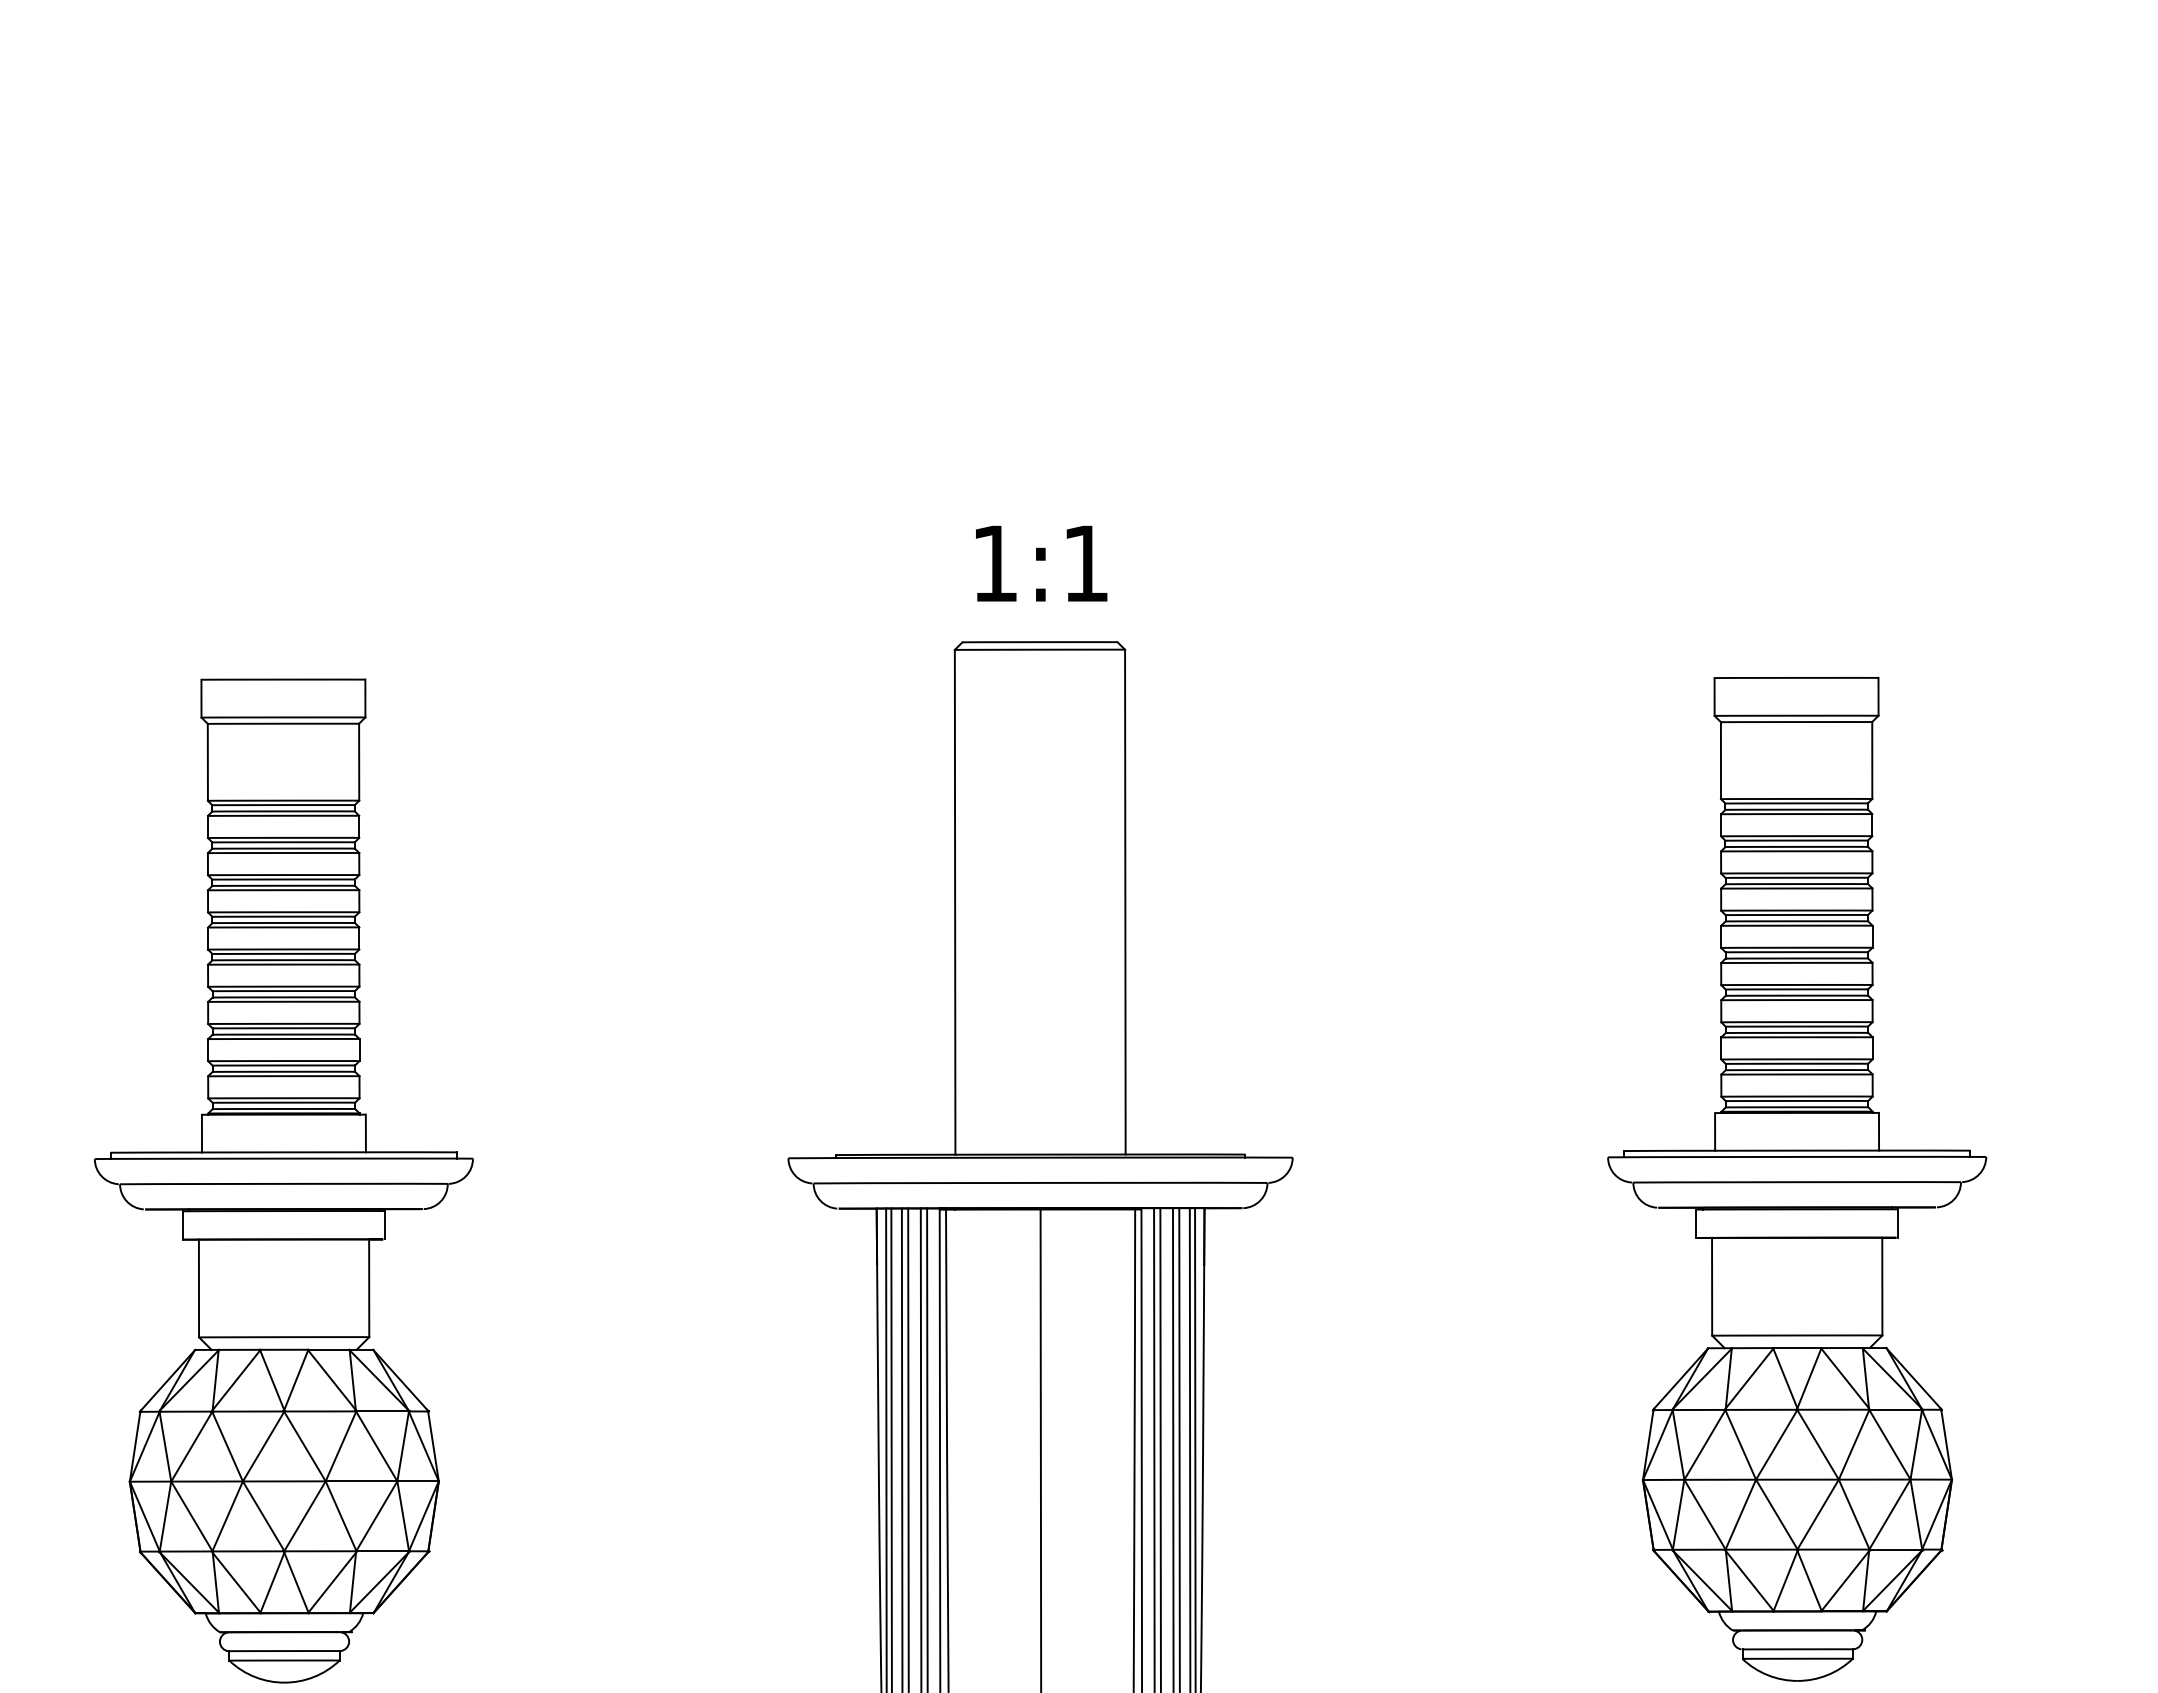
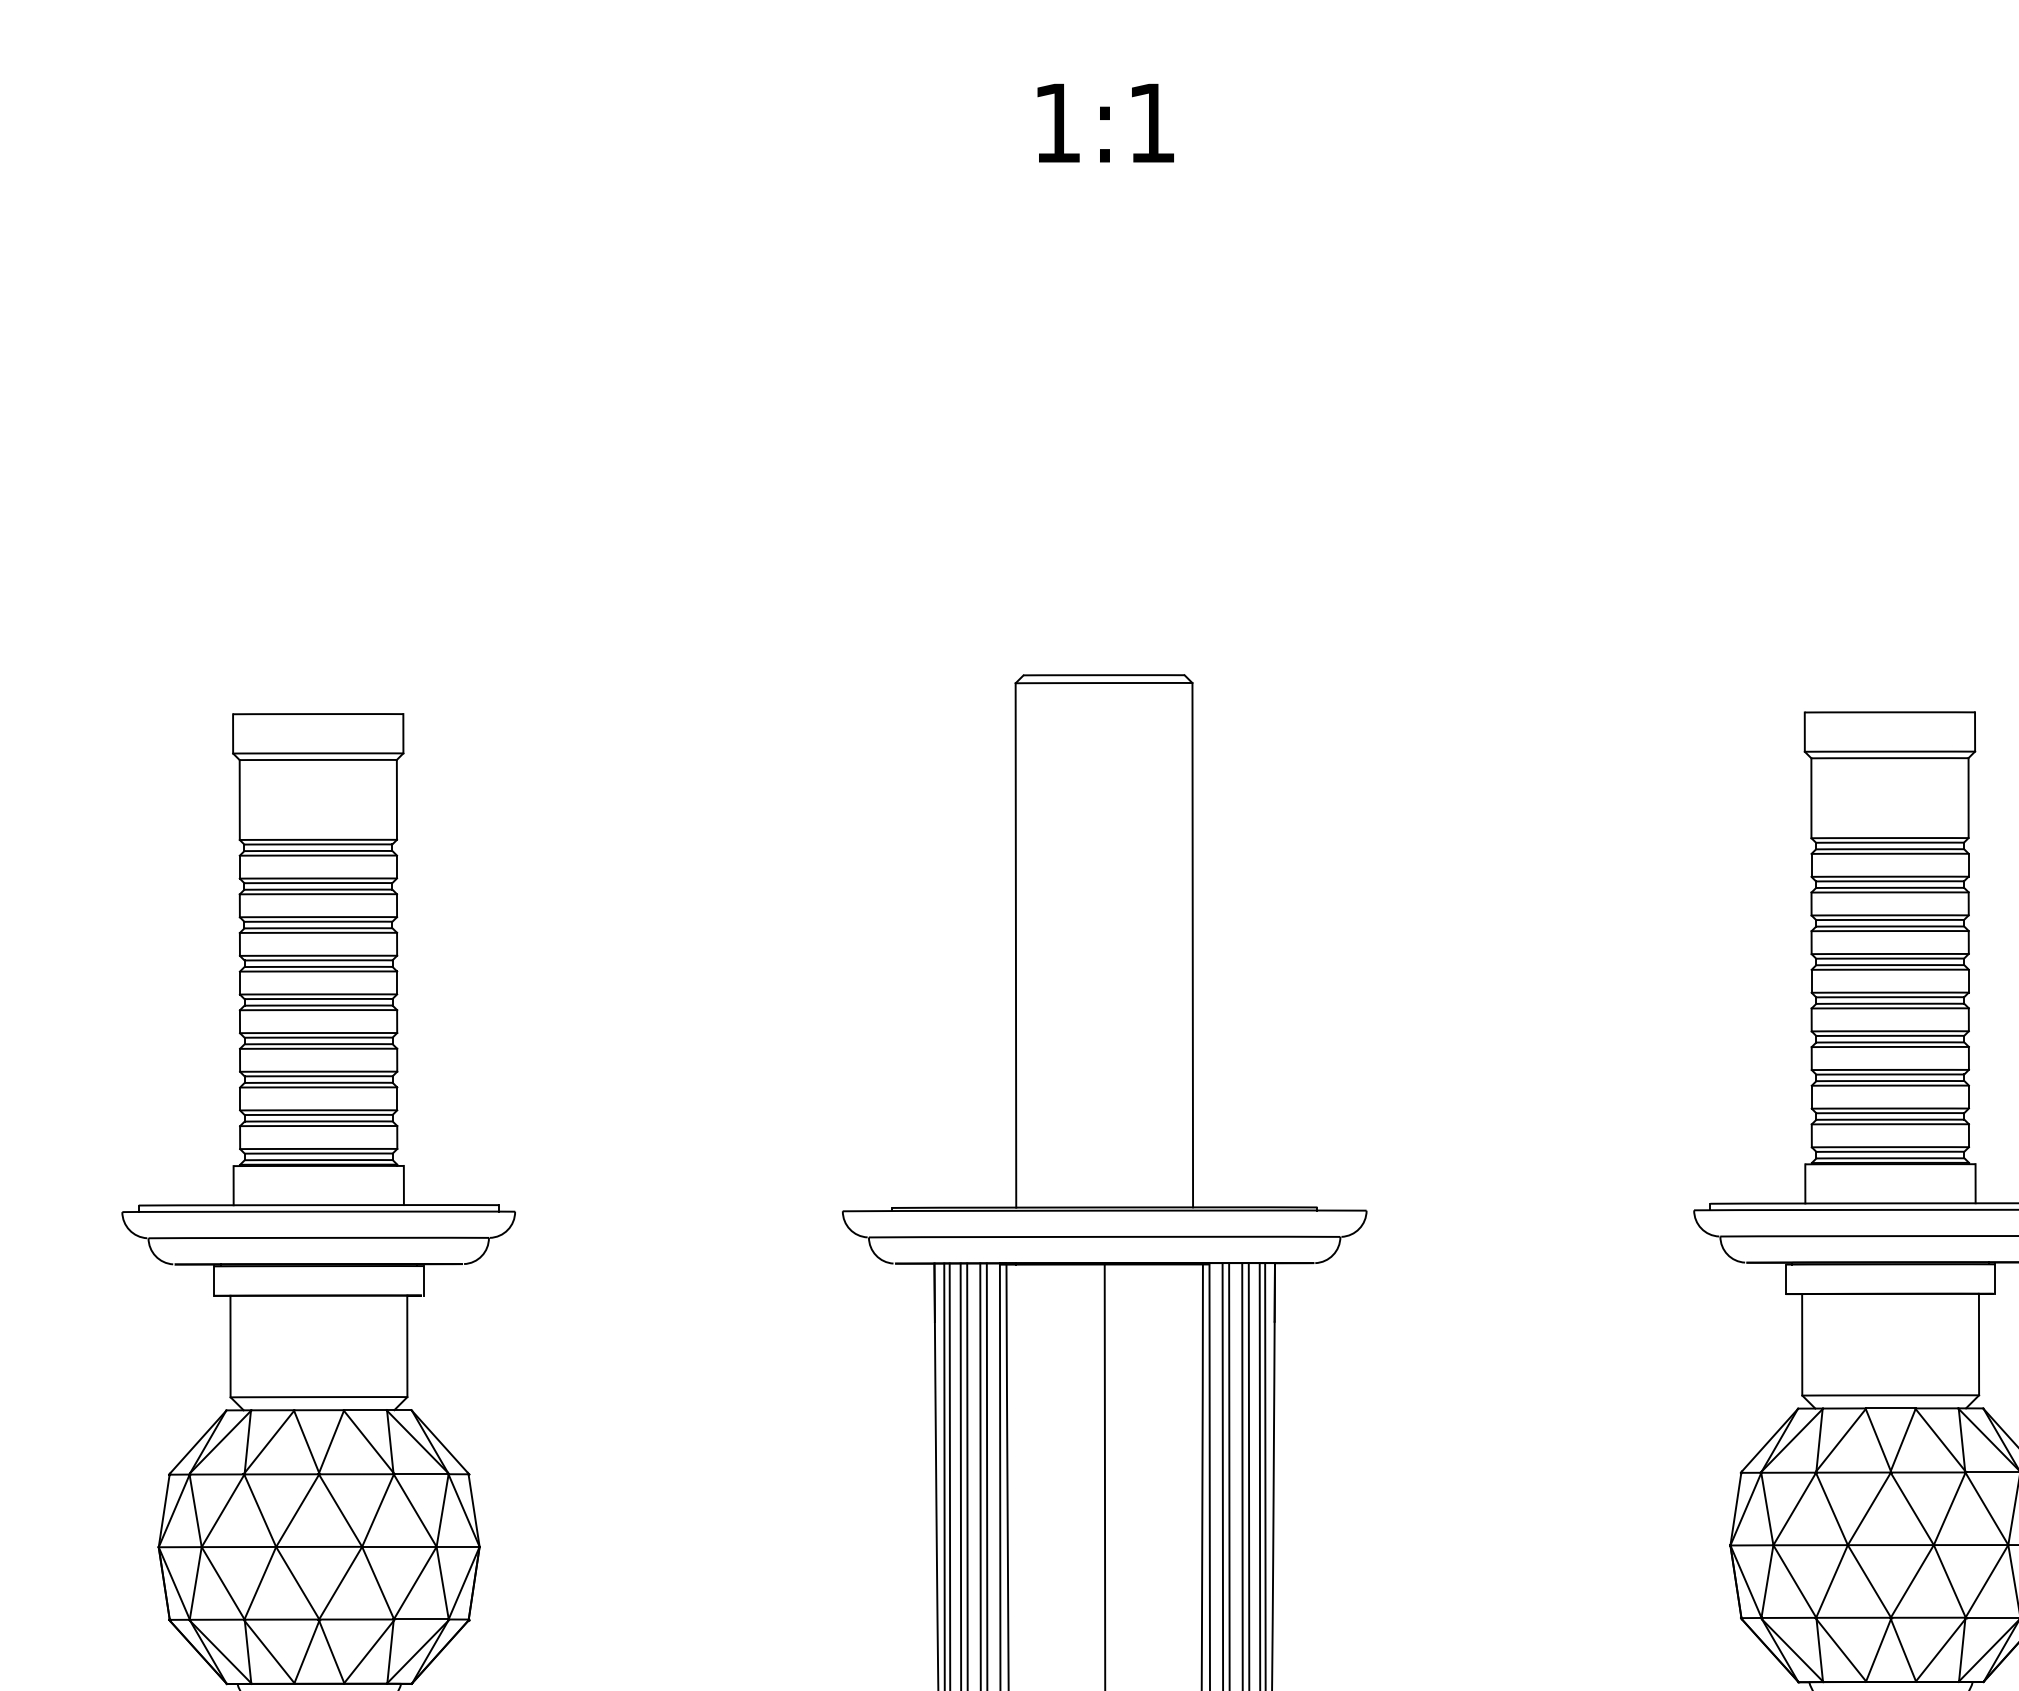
text: (1041, 563) -> (1105, 122), moved

